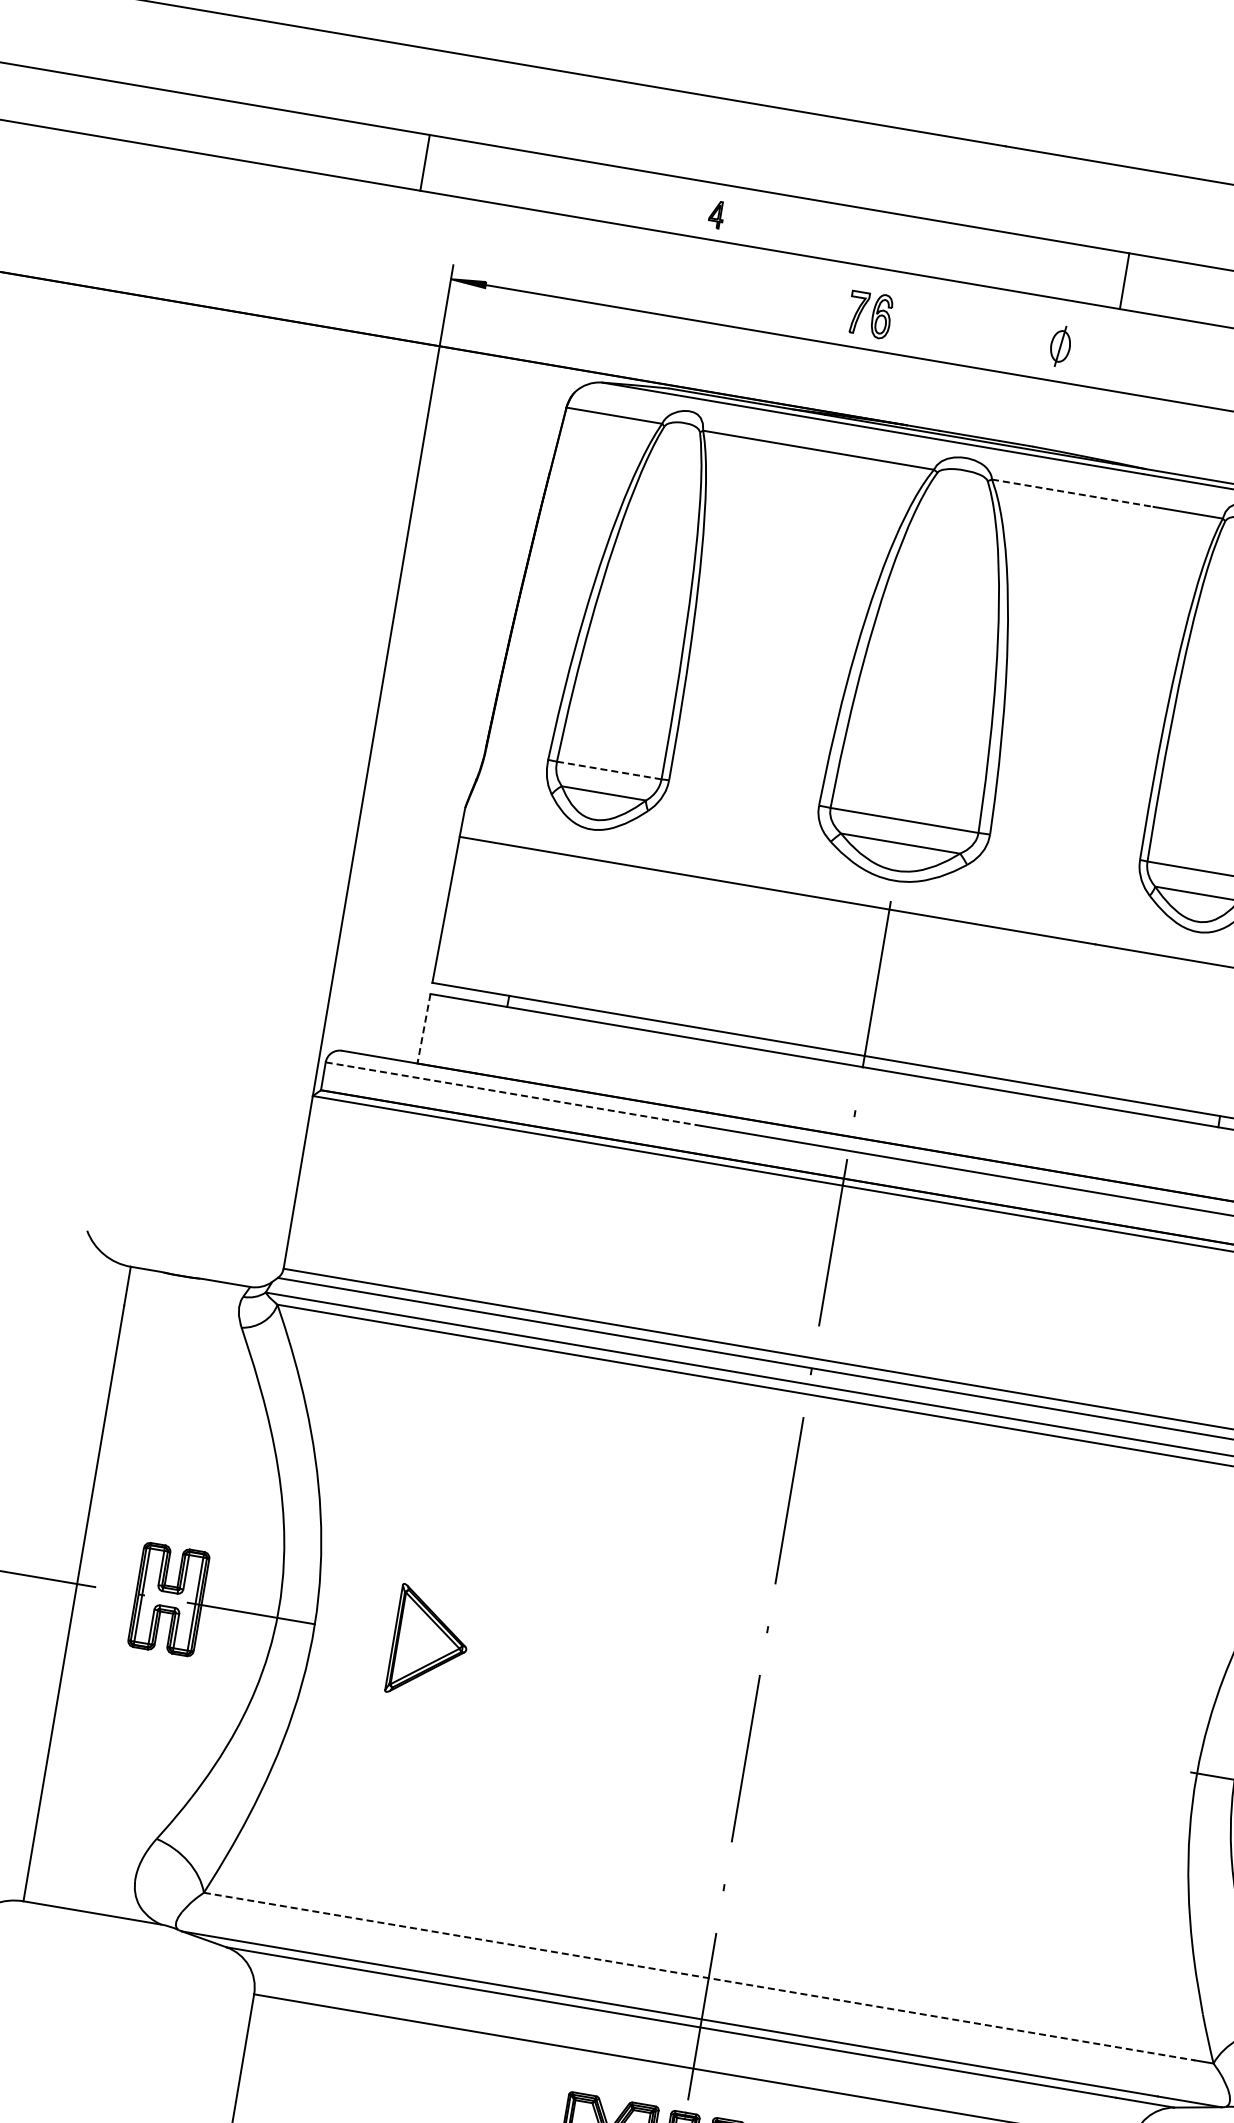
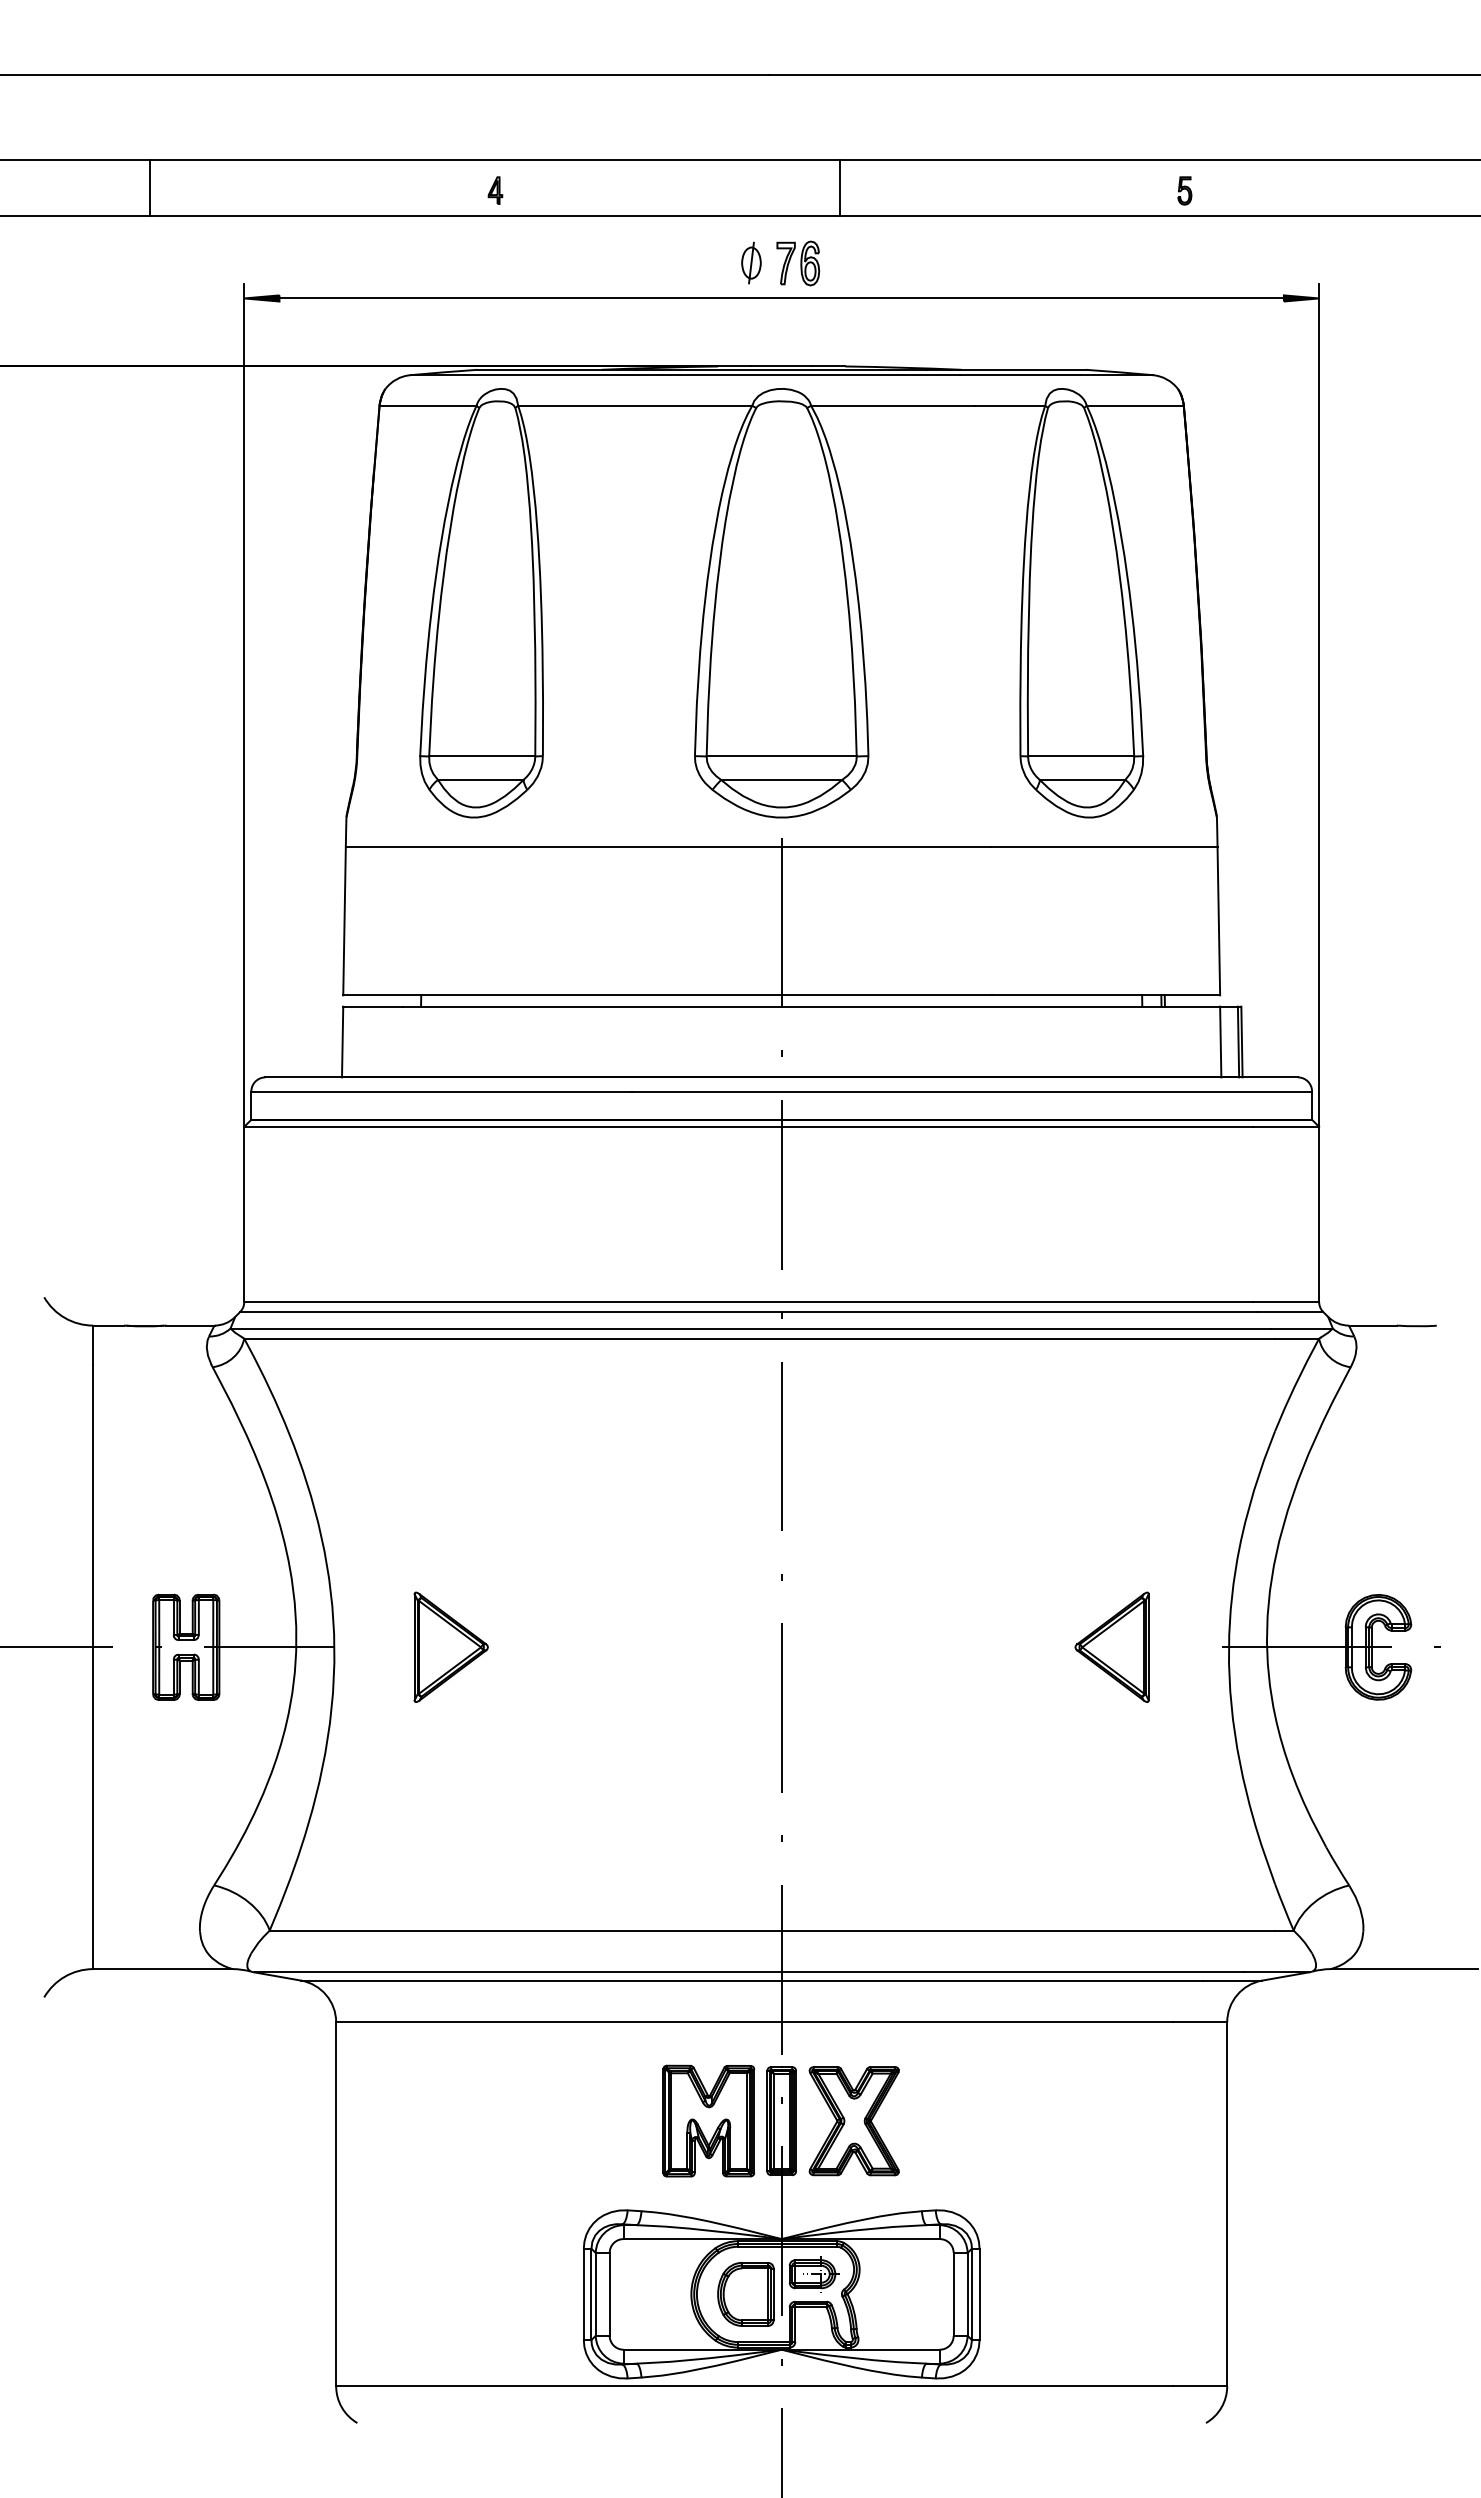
line: (425, 162) -> (150, 187), moved
line: (1124, 280) -> (839, 187), moved
part: (870, 314) -> (798, 263), moved
part: (1060, 345) -> (751, 262), moved
line: (1073, 493) -> (893, 405), dashed -> solid
line: (608, 770) -> (481, 756), dashed -> solid
line: (423, 1029) -> (342, 1042), dashed -> solid
line: (513, 1094) -> (441, 1091), dashed -> solid
part: (1081, 1753) -> (1111, 1646), added
line: (699, 1976) -> (772, 1930), dashed -> solid

